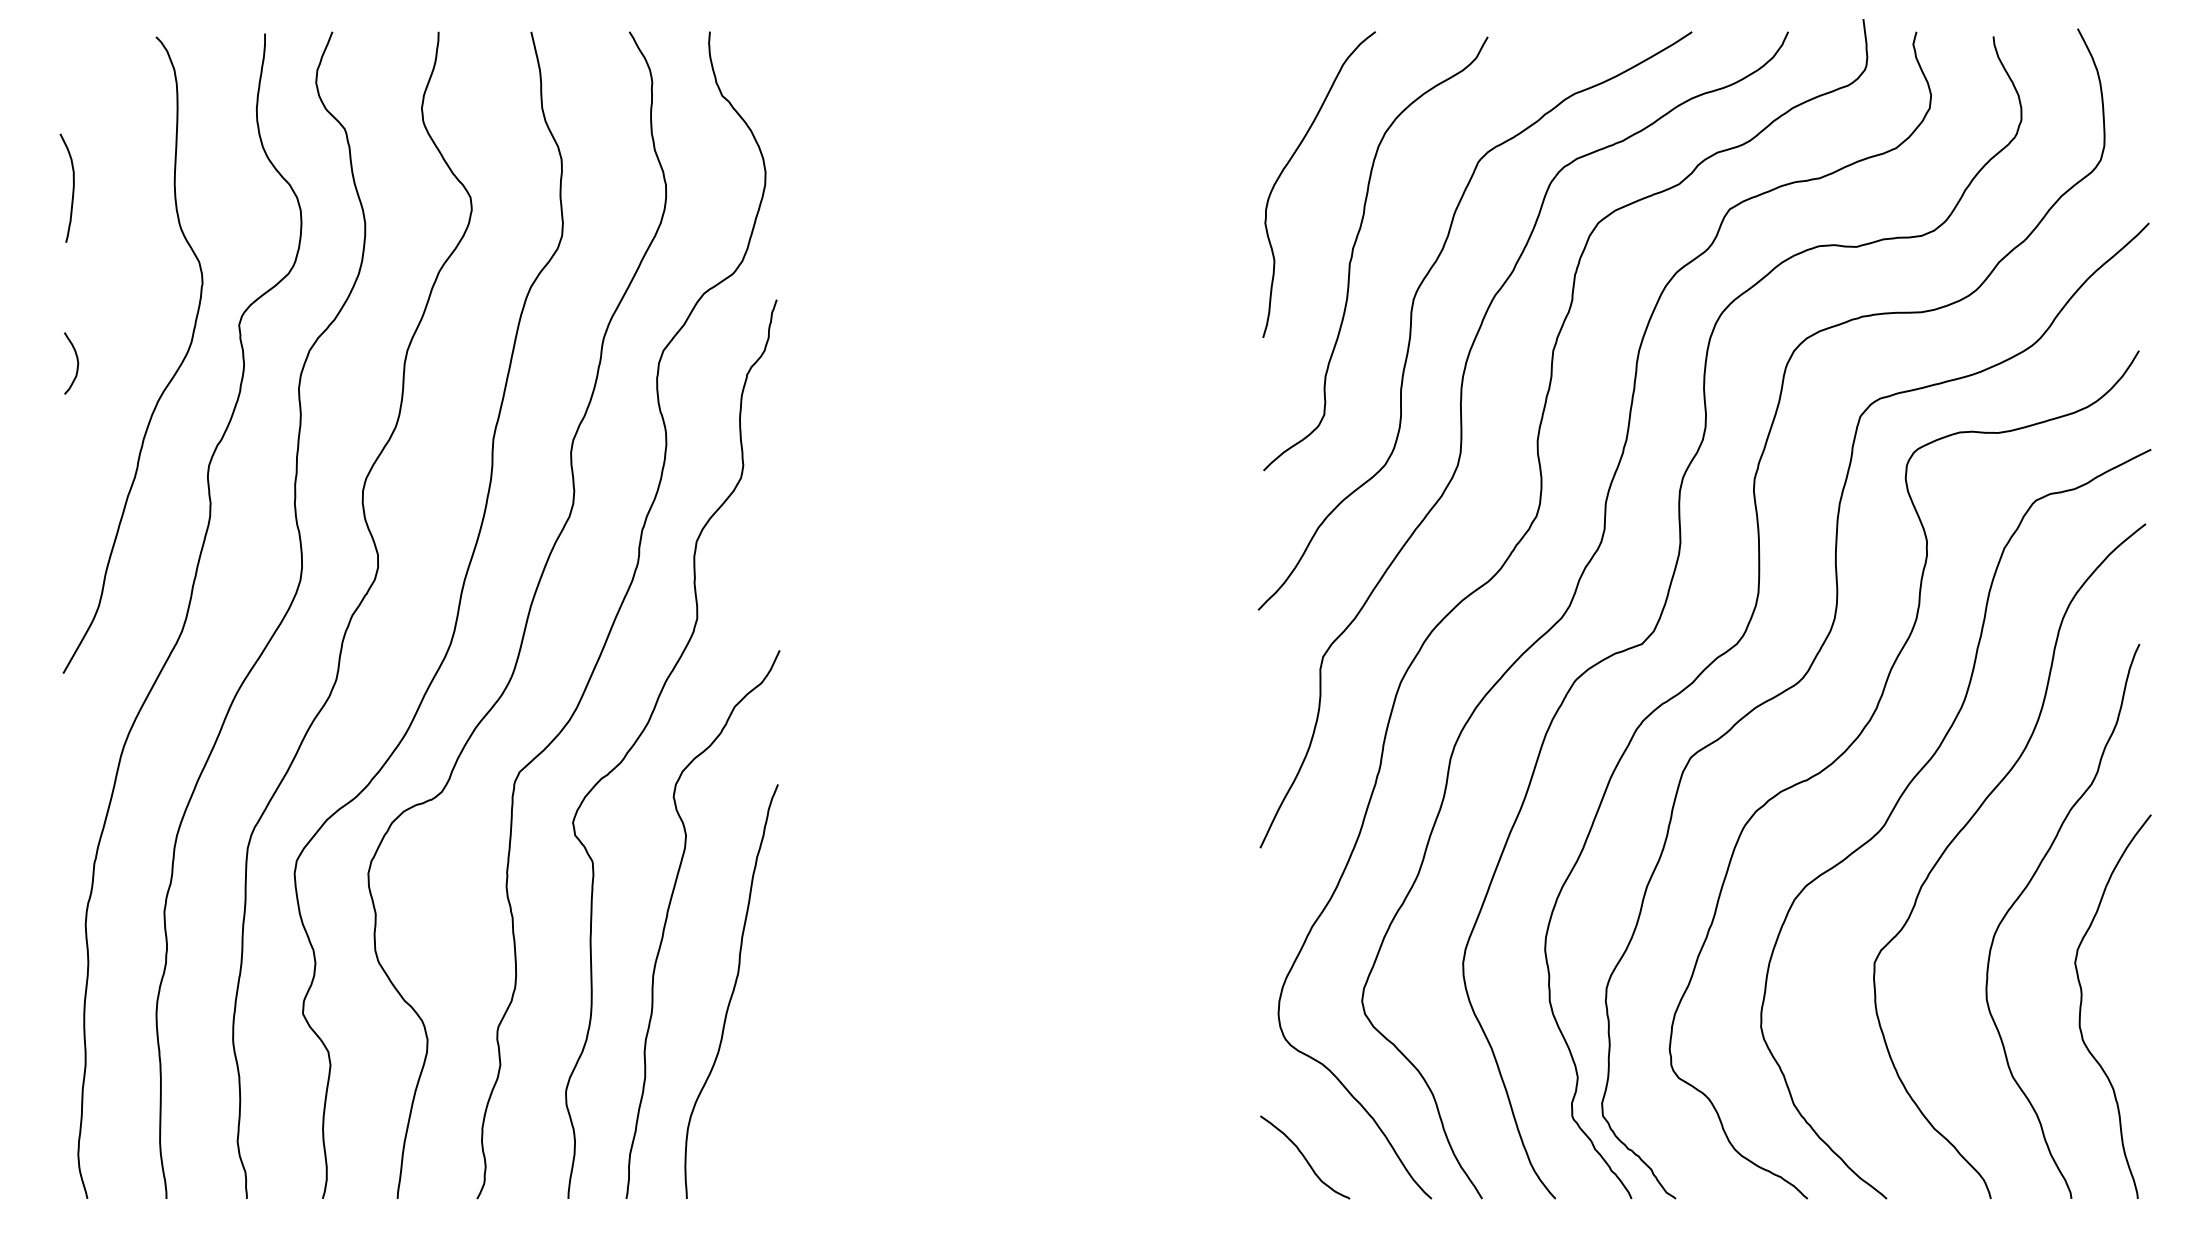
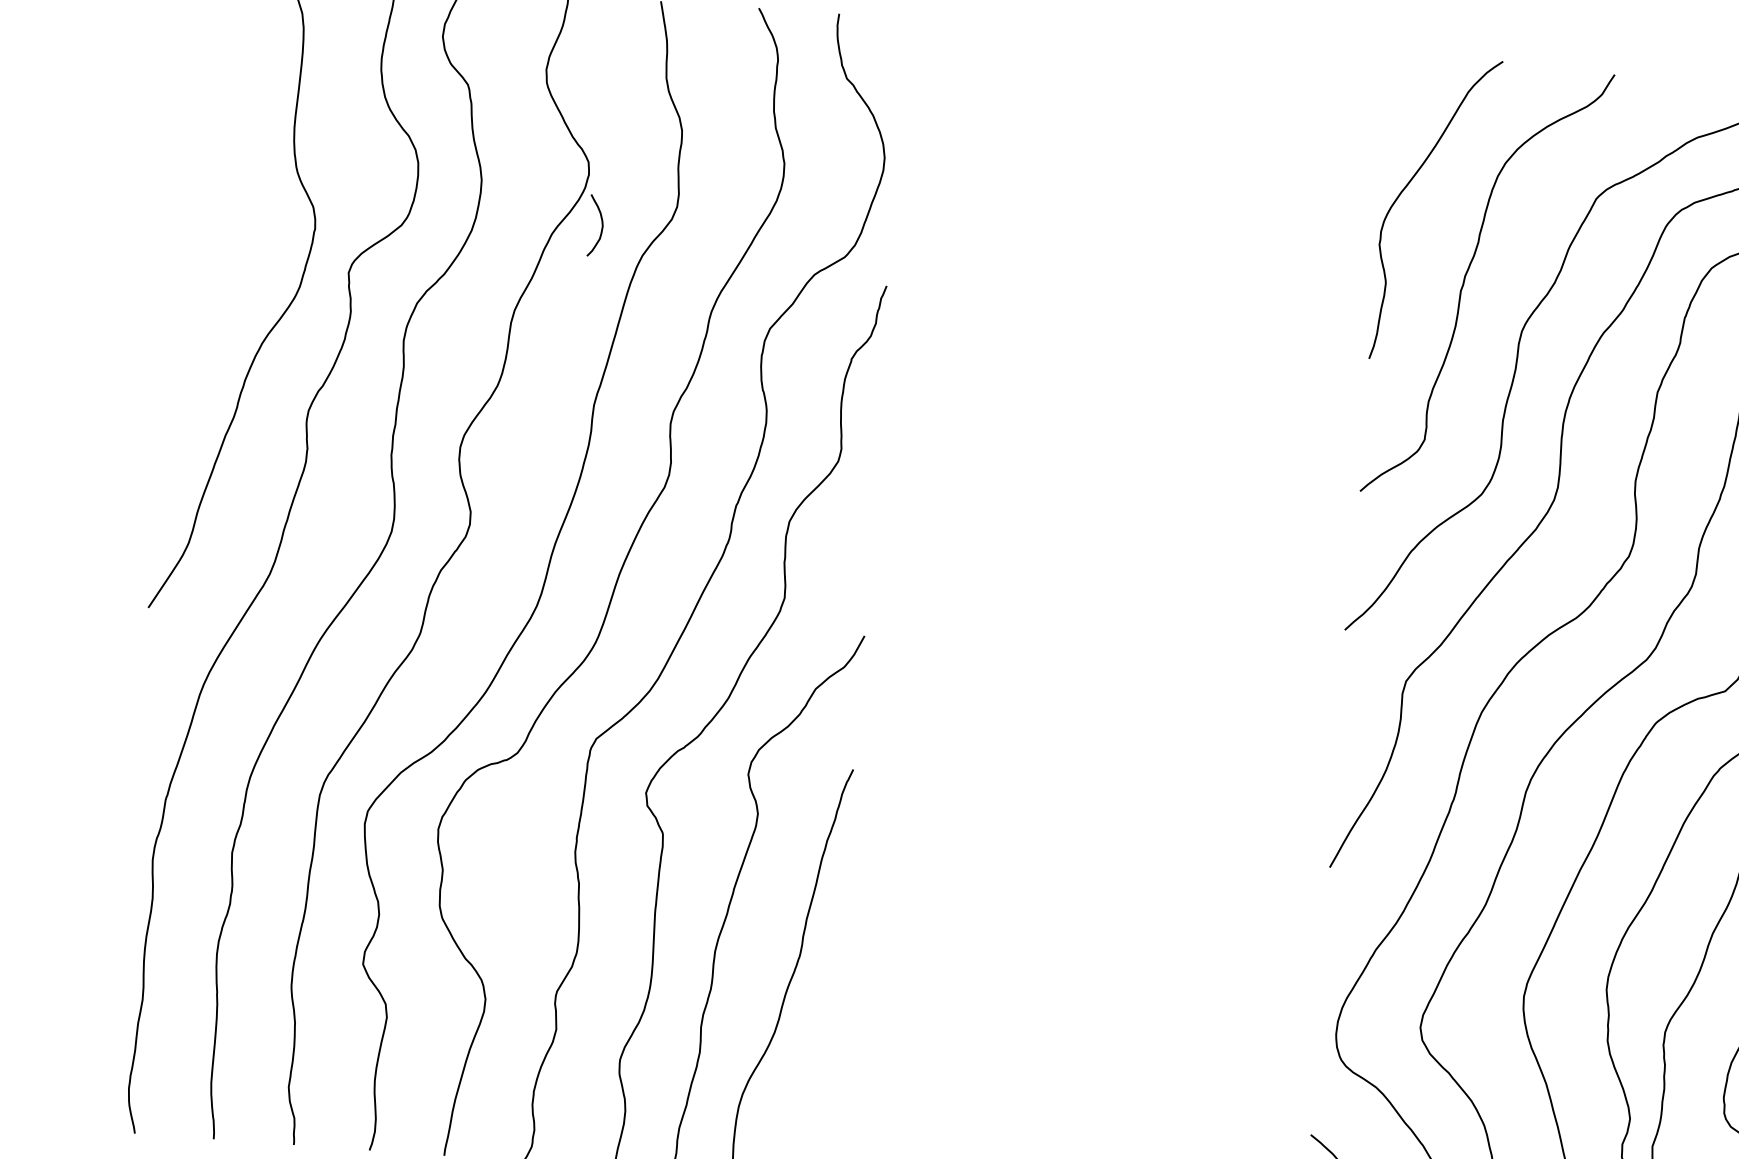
curve: (72, 187) -> (192, 123), removed
curve: (77, 363) -> (601, 226), moved

